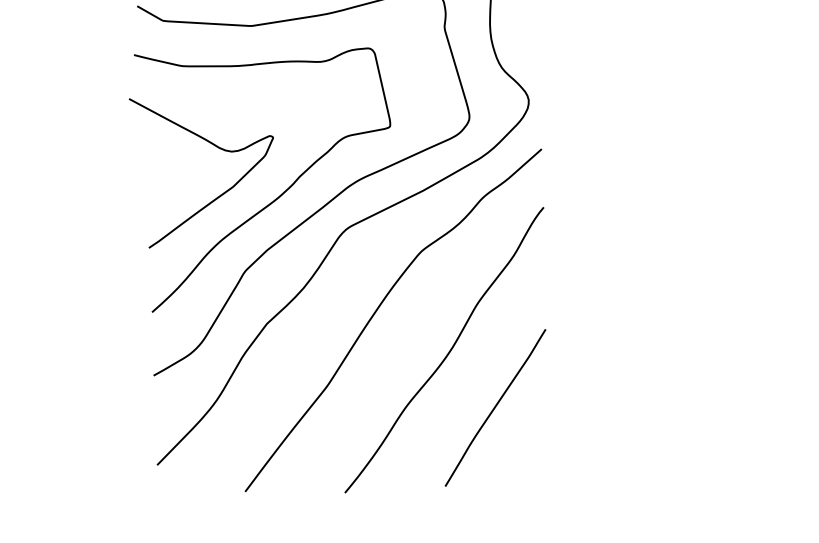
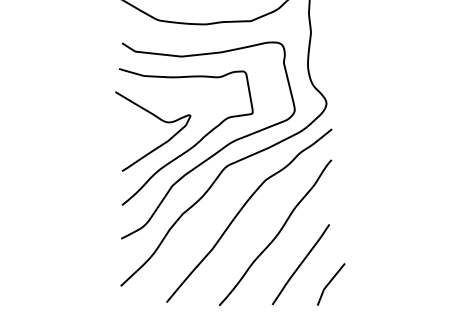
curve: (551, 442) -> (329, 284), added

